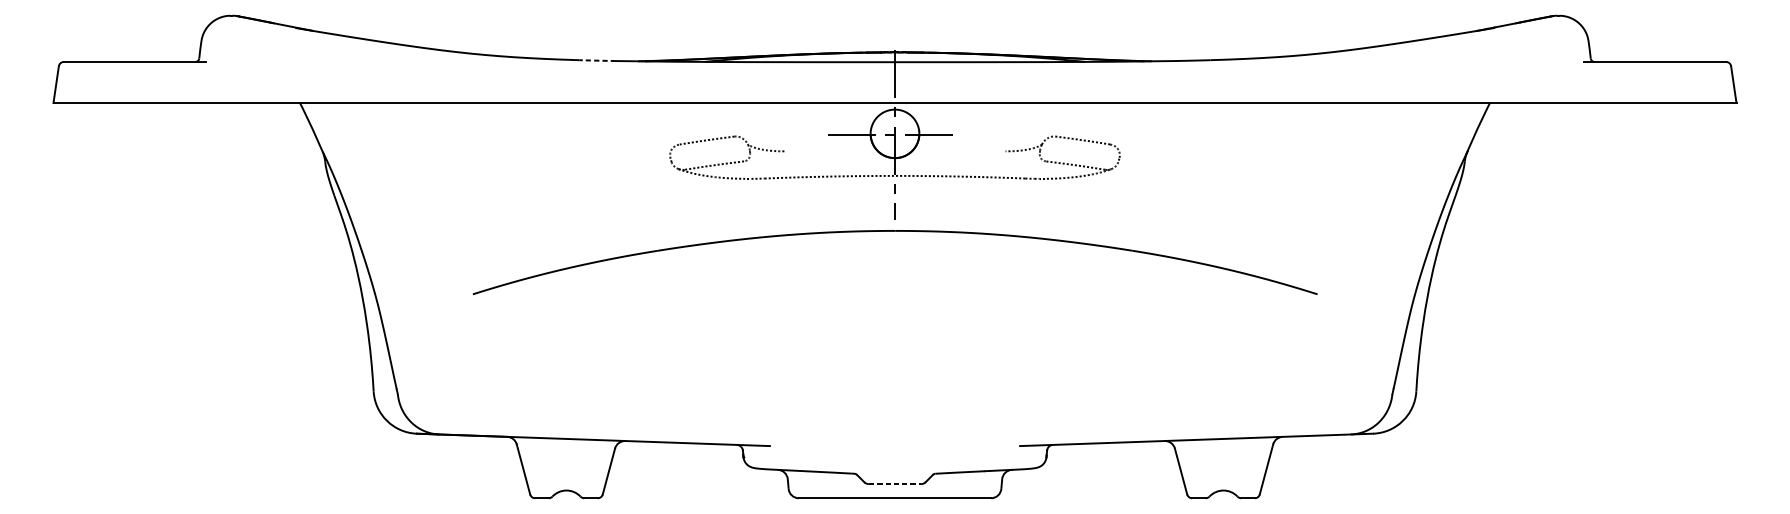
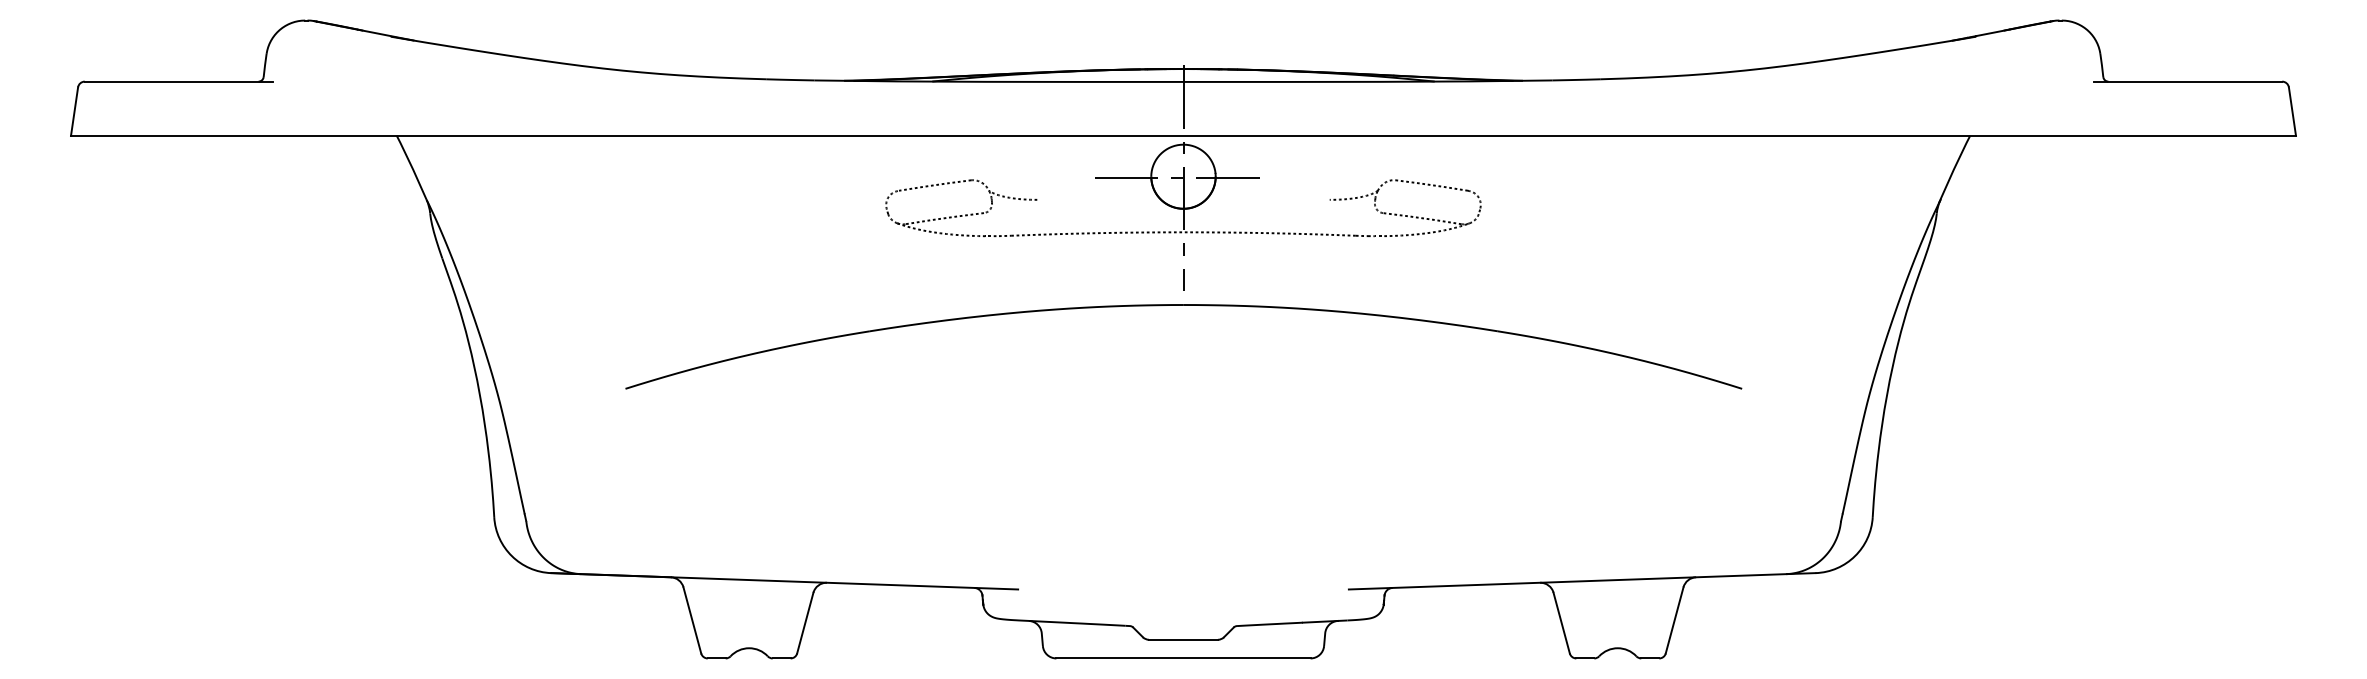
line: (597, 60) -> (790, 79), dashed -> solid
line: (895, 483) -> (1183, 639), dashed -> solid

